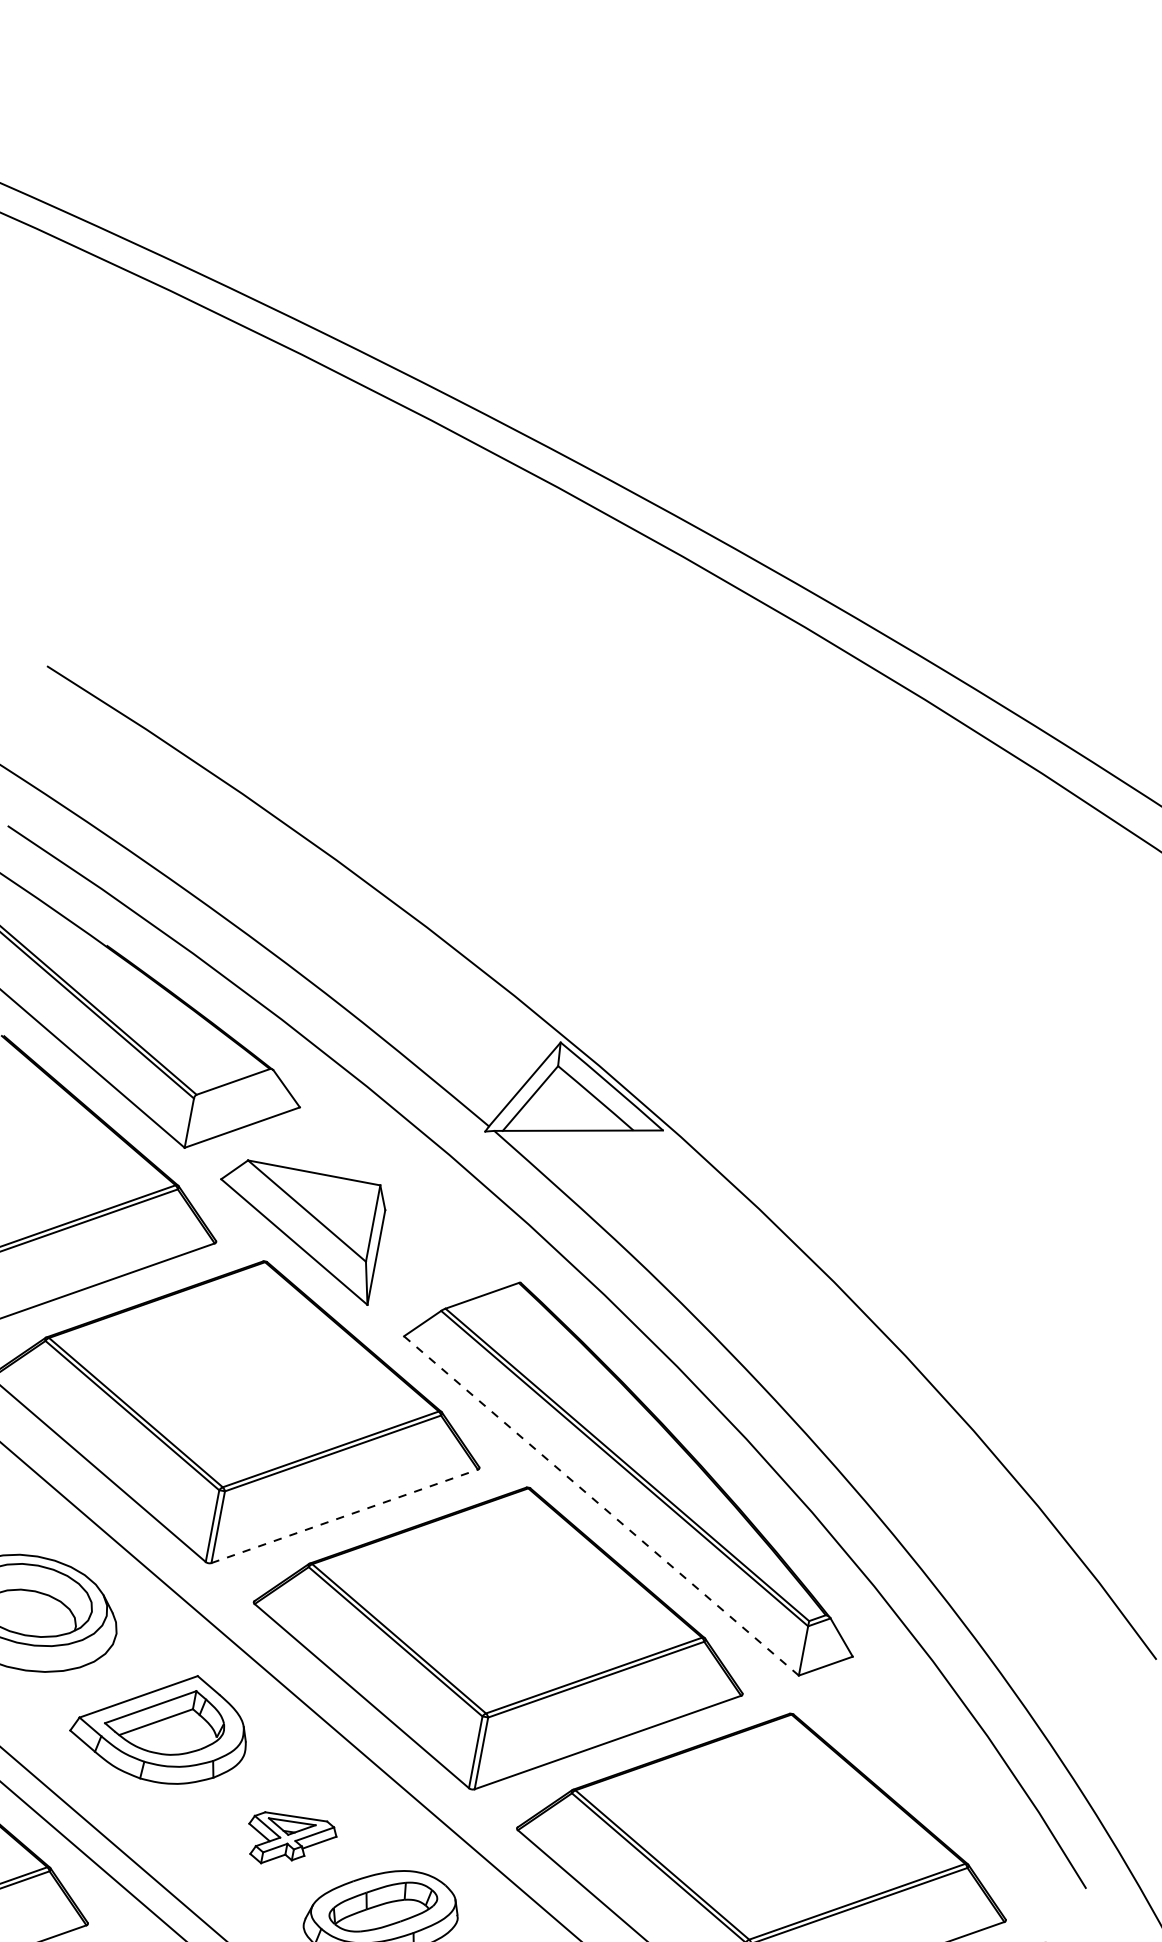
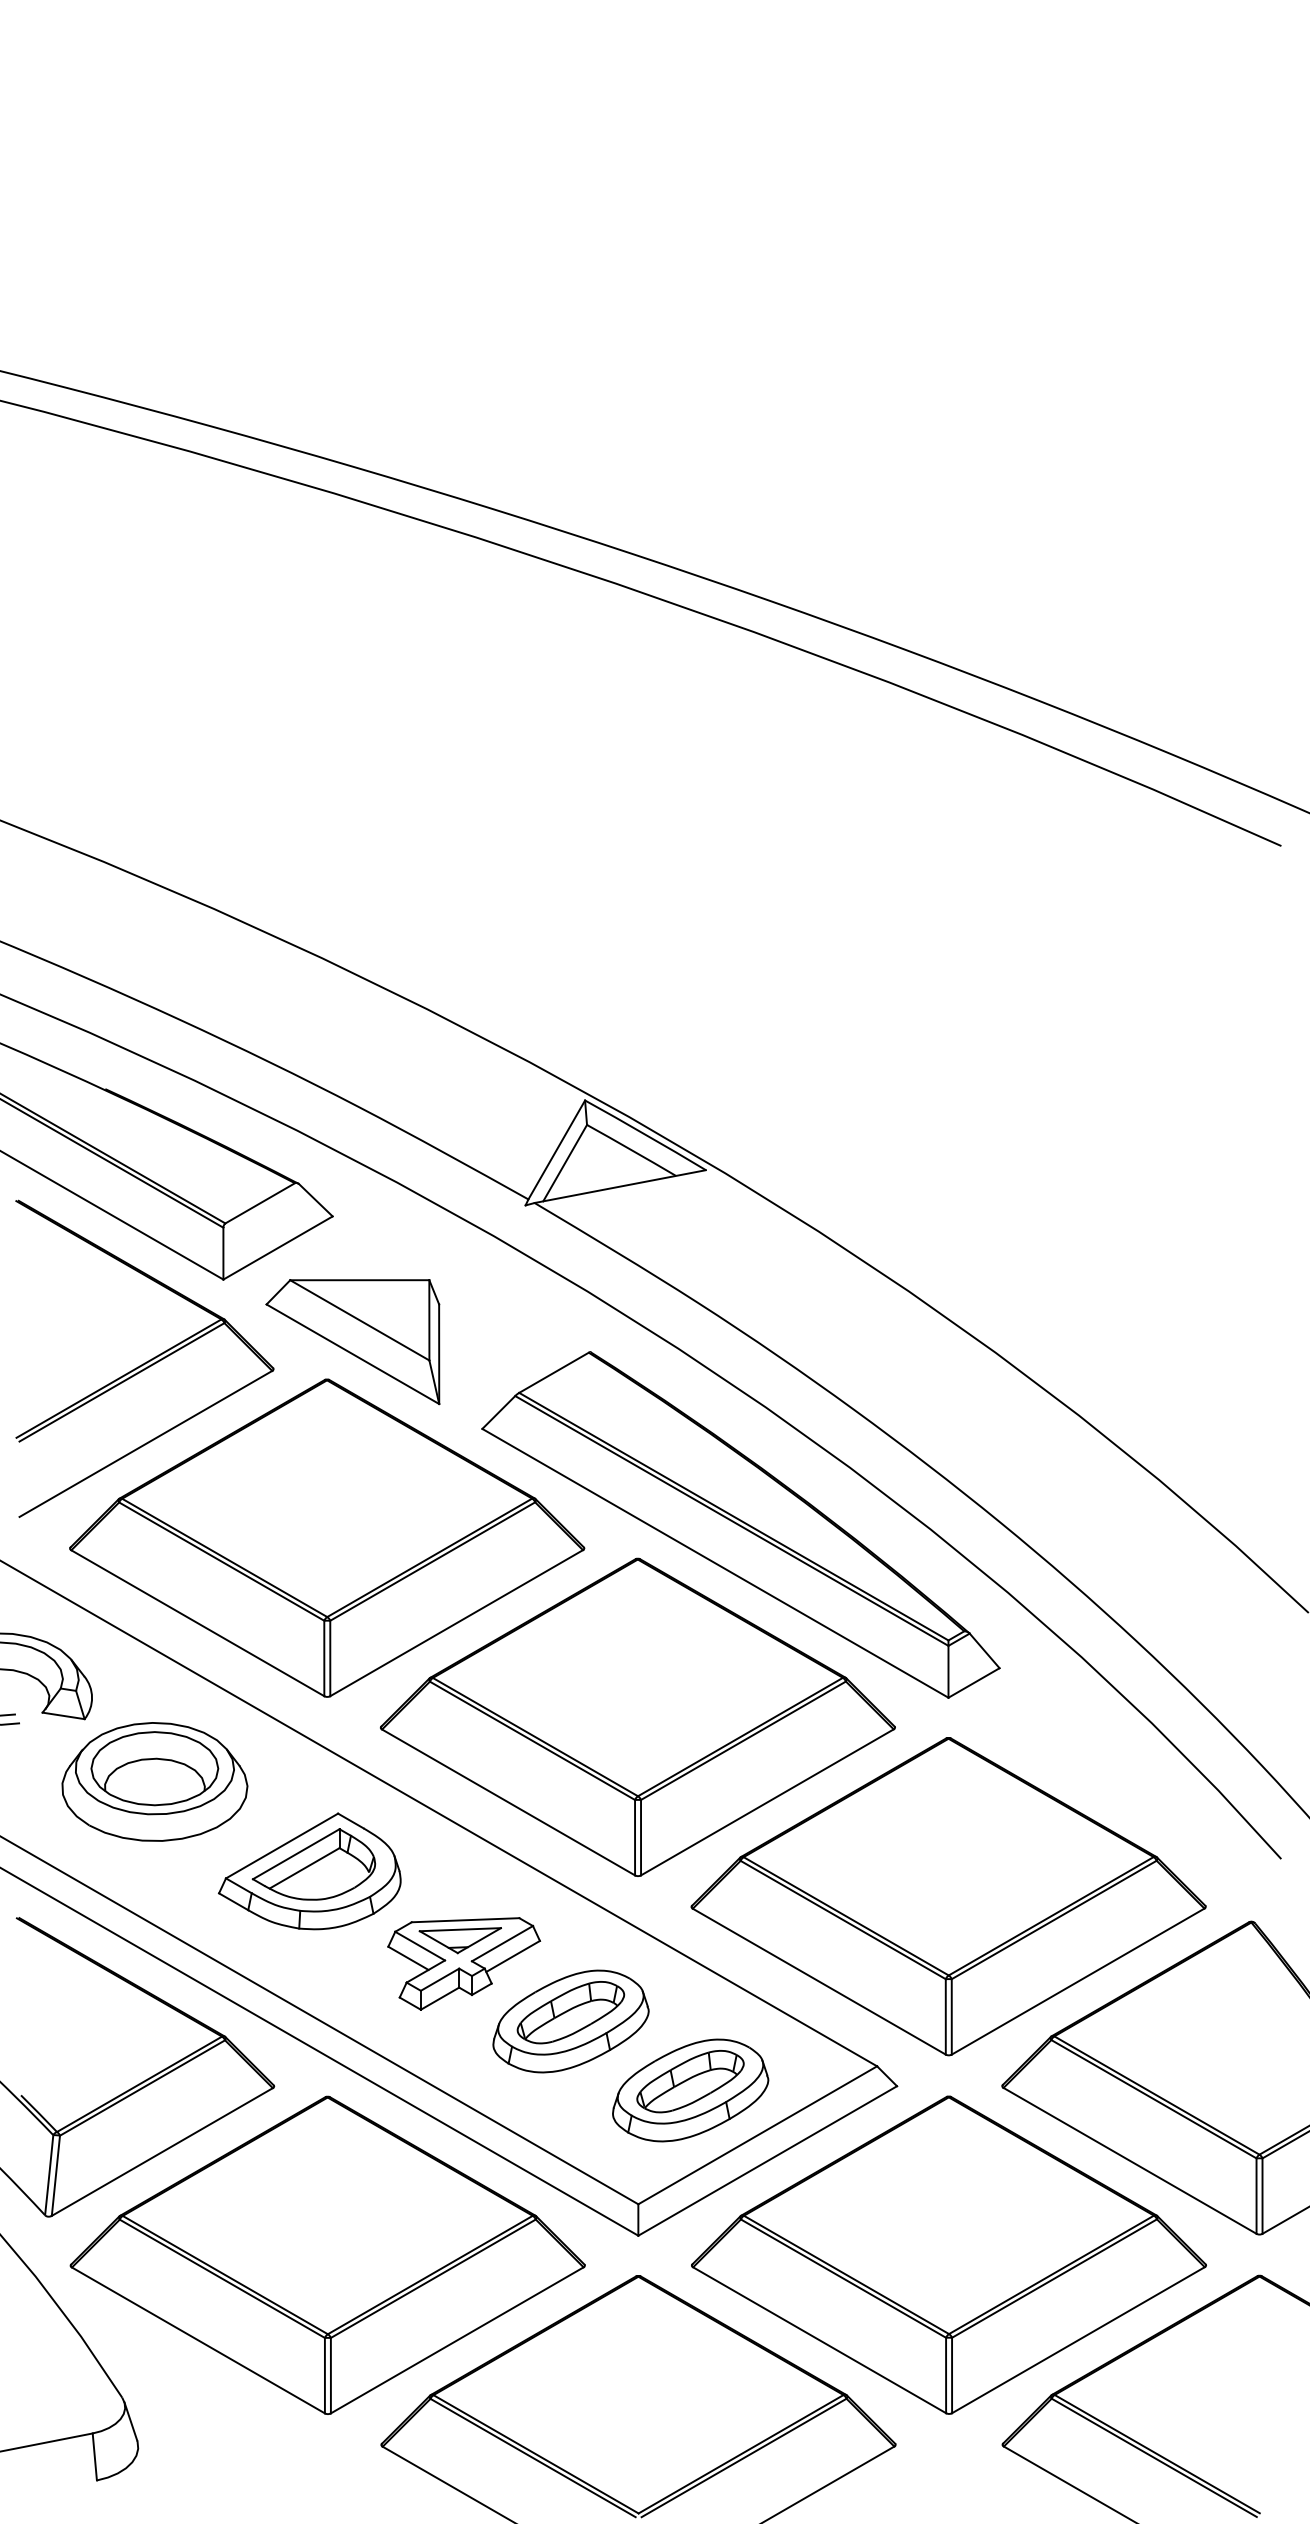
line: (601, 1506) -> (715, 1563), dashed -> solid
line: (344, 1516) -> (456, 1623), dashed -> solid
part: (291, 1841) -> (464, 1963), size x1.67

